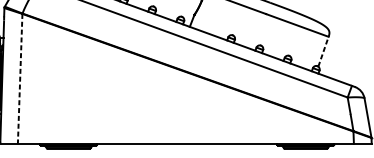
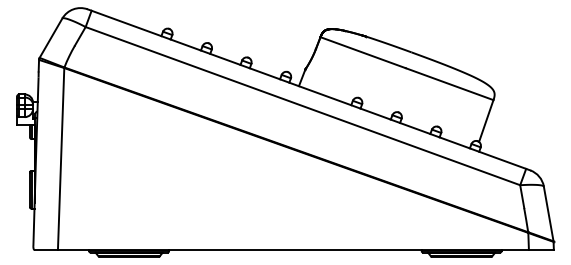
line: (323, 51) -> (486, 120), dashed -> solid
line: (20, 79) -> (61, 159), dashed -> solid

